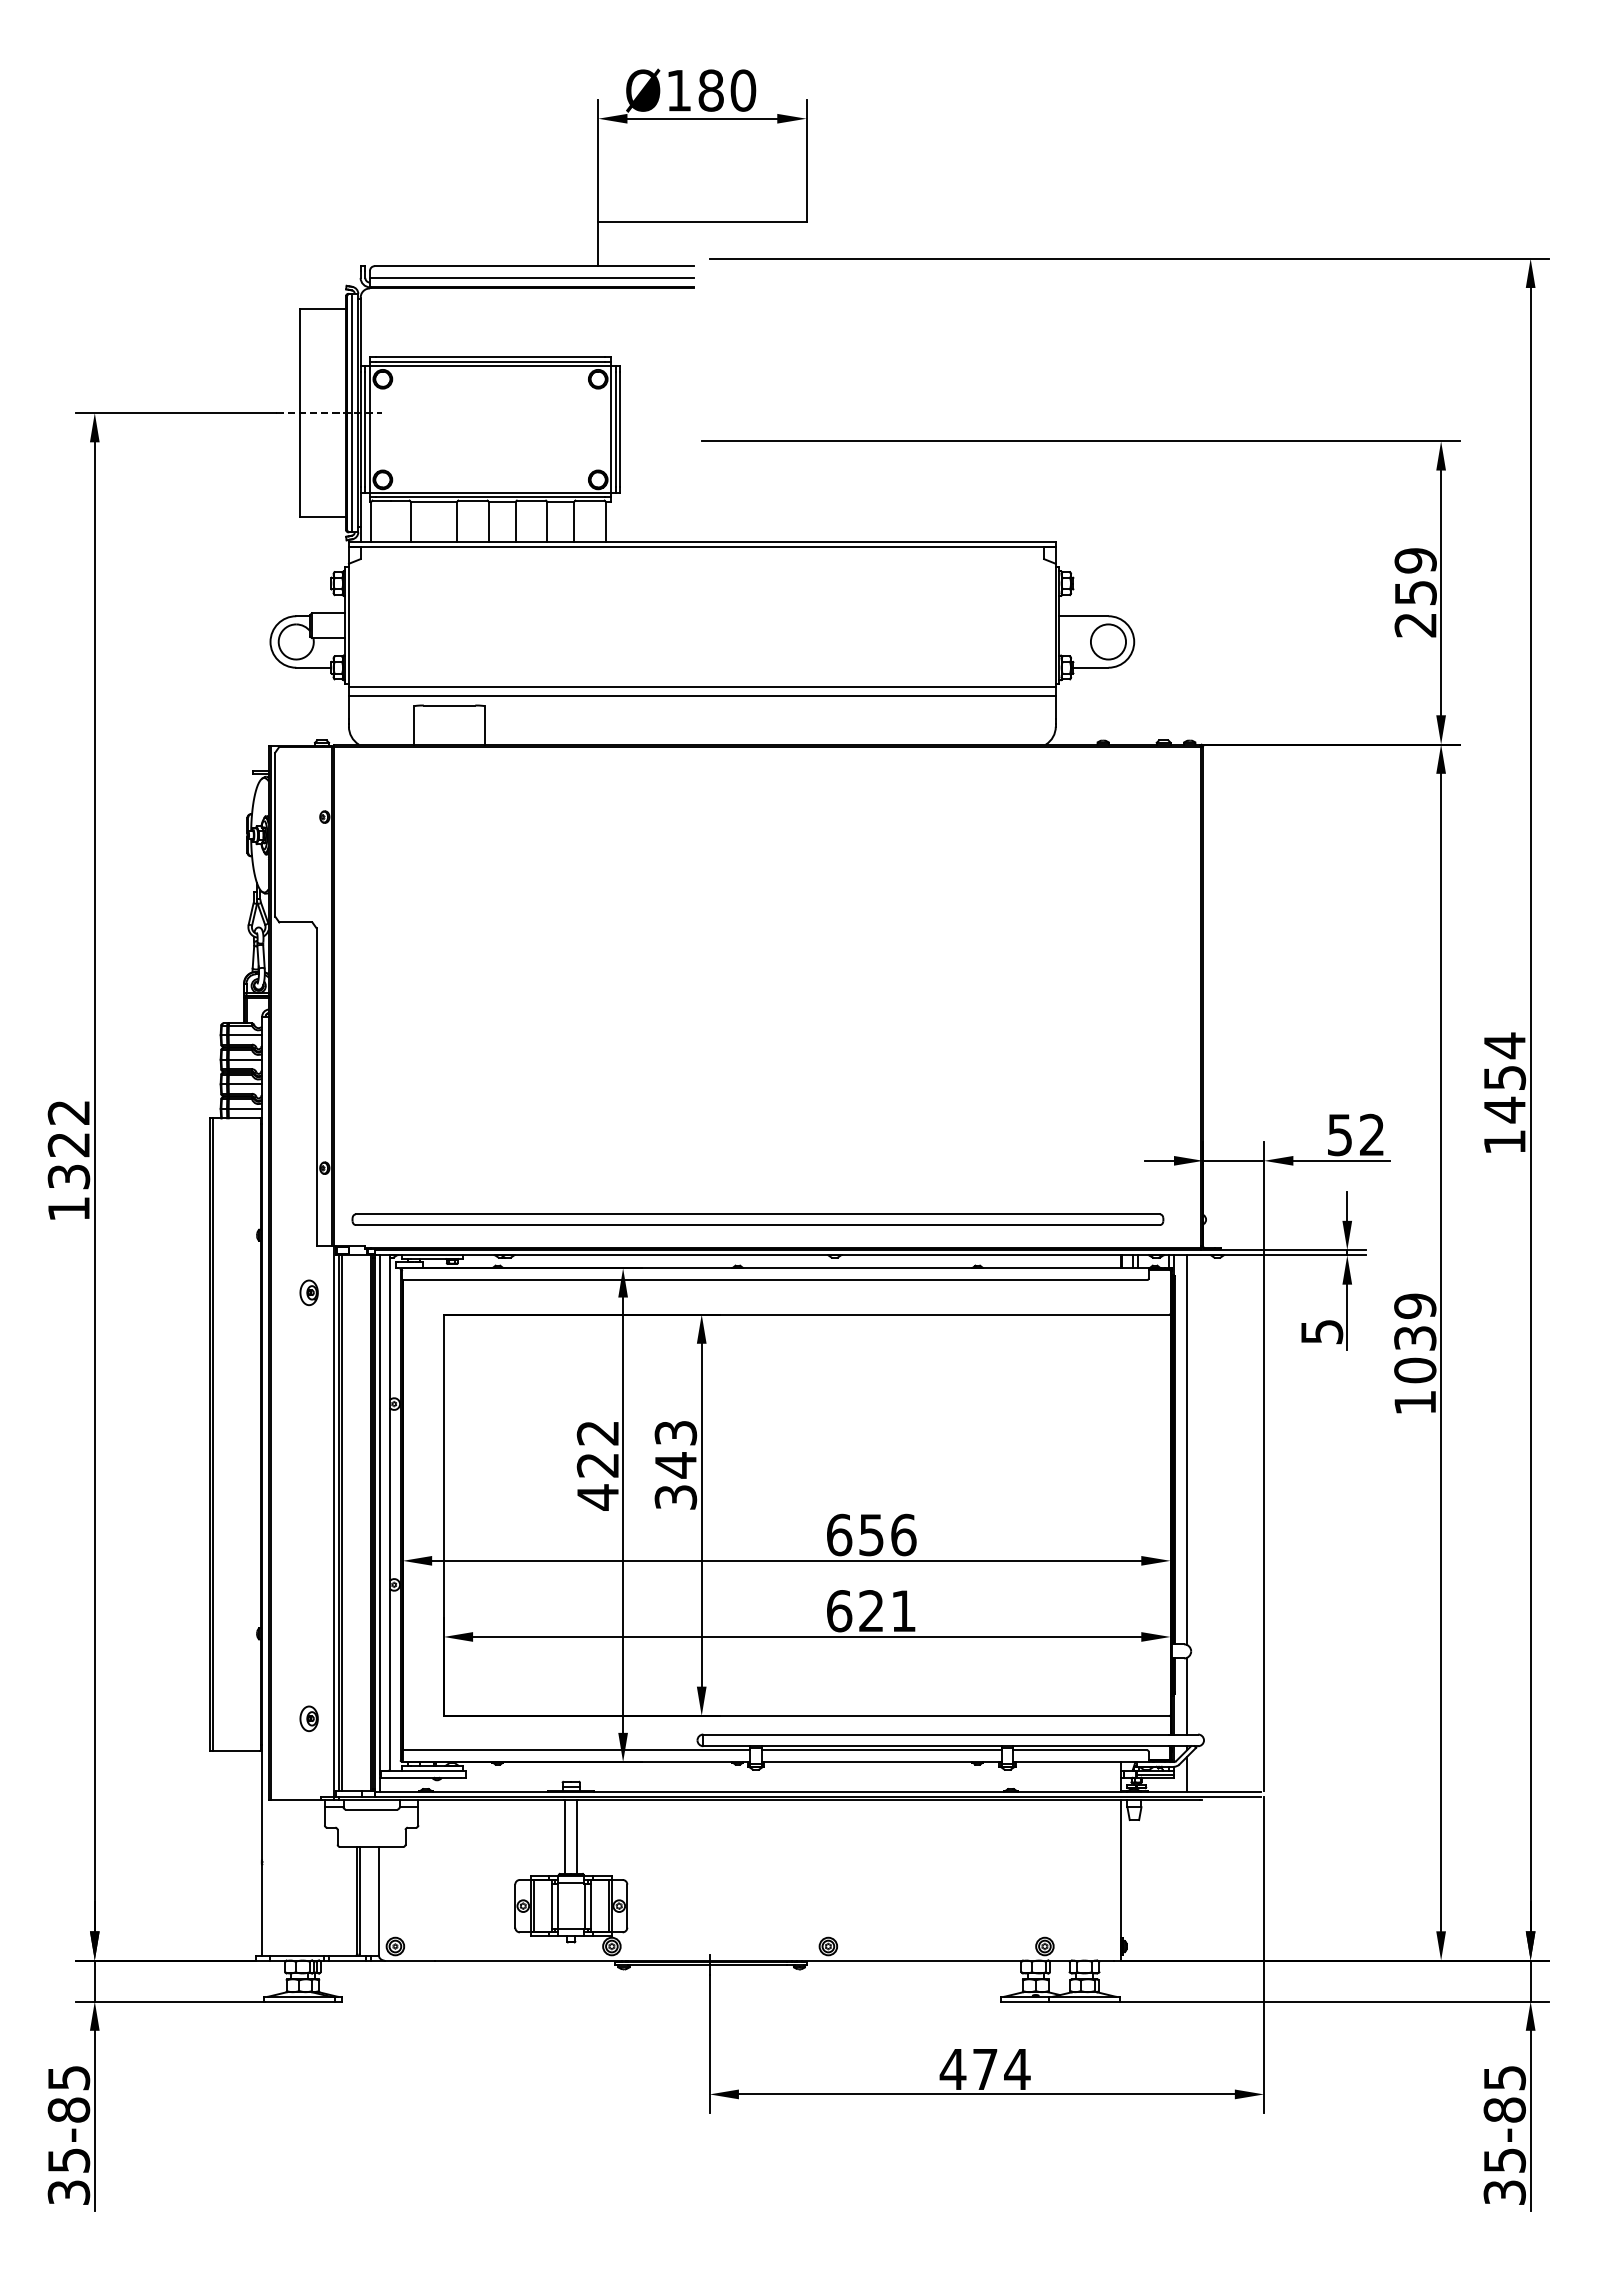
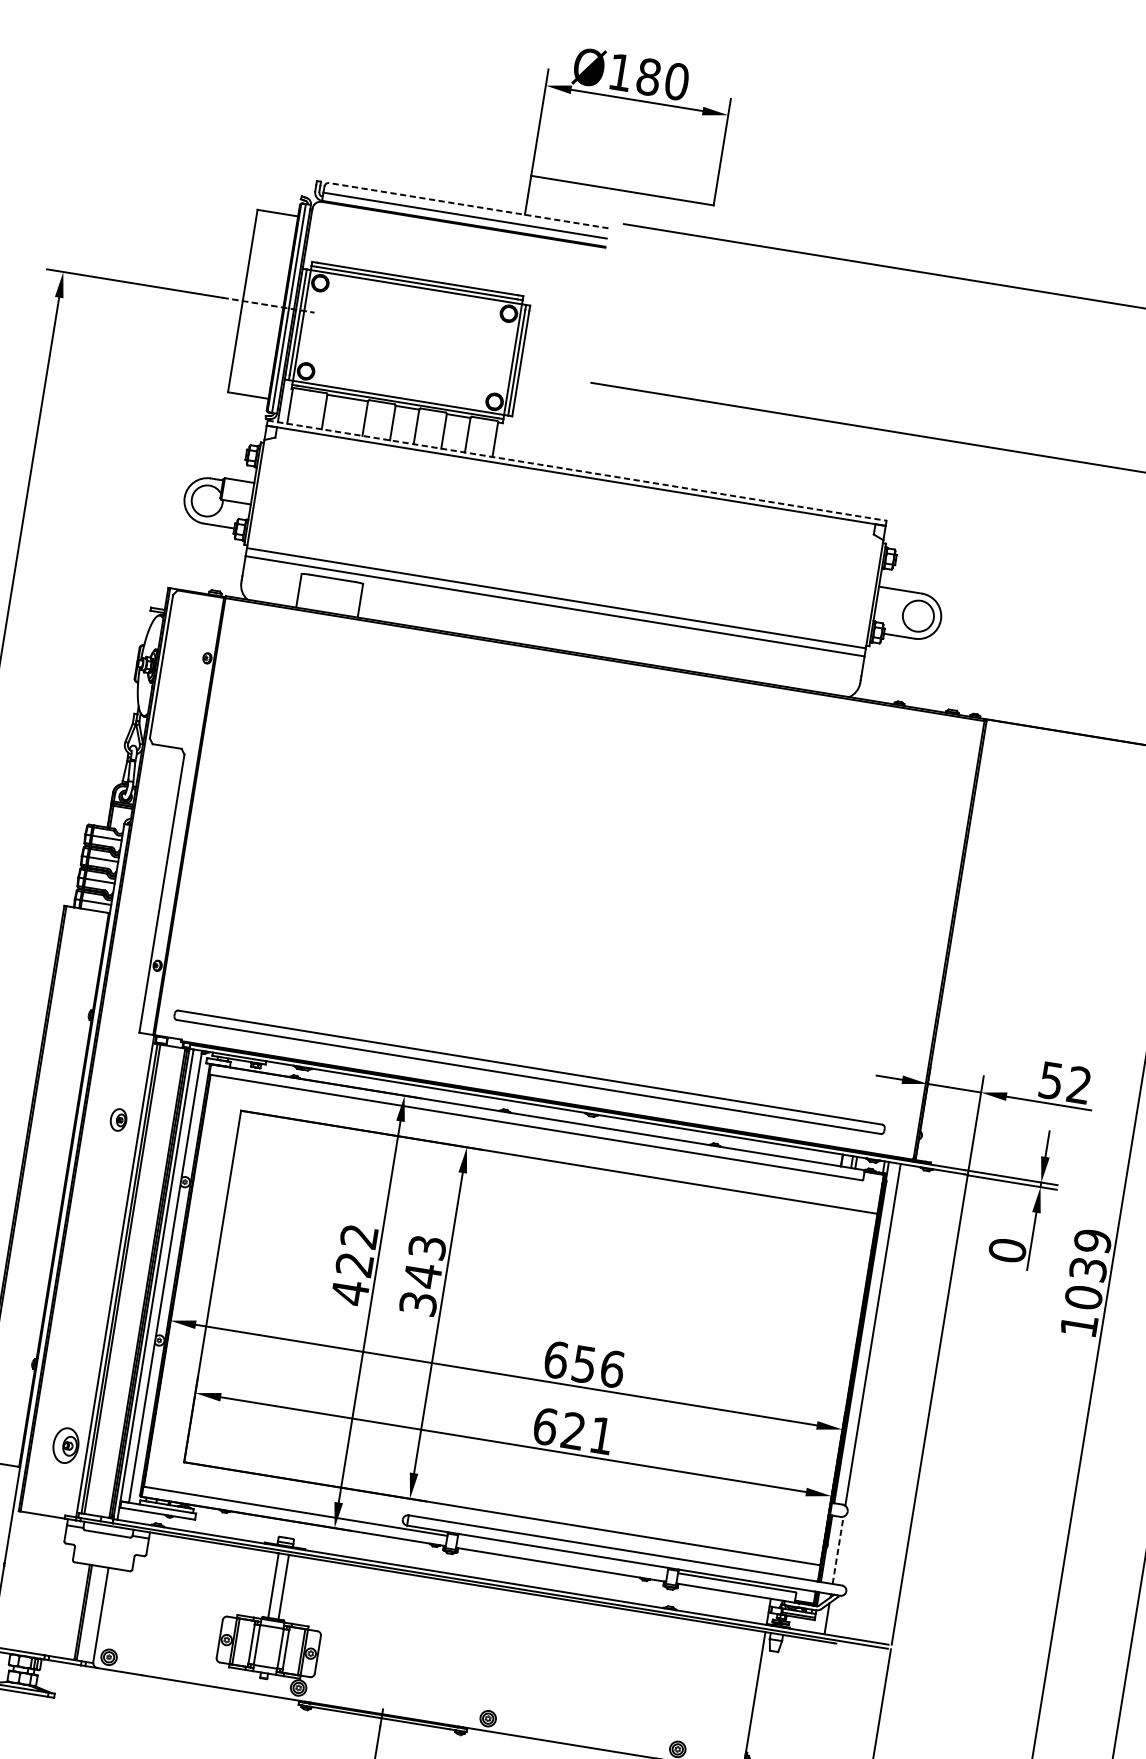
line: (533, 266) -> (468, 205), solid -> dashed
line: (702, 541) -> (577, 470), solid -> dashed
part: (308, 1292) -> (118, 1119), moved
text: (1321, 1331) -> (1007, 1250), 5 -> 0
line: (1187, 1695) -> (838, 1549), solid -> dashed
part: (308, 1718) -> (65, 1445), size x1.6
line: (881, 1750) -> (562, 1554), removed

